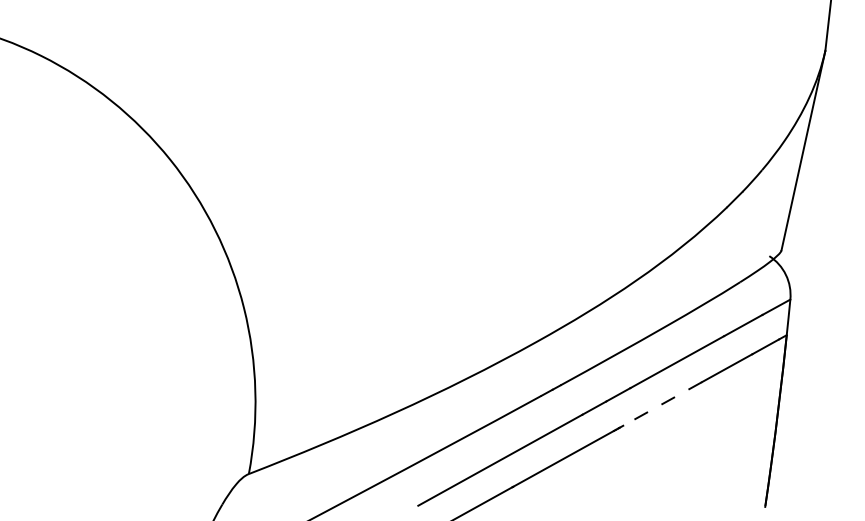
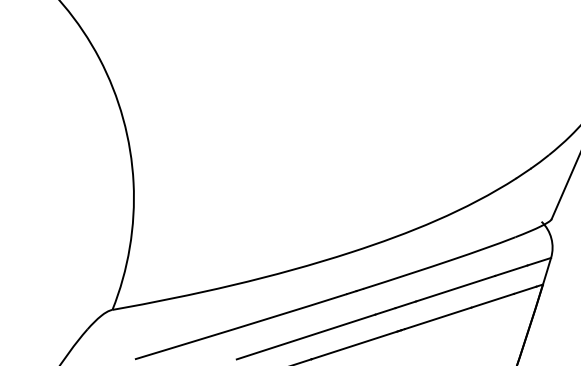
line: (662, 404) -> (437, 318), dashed -> solid

